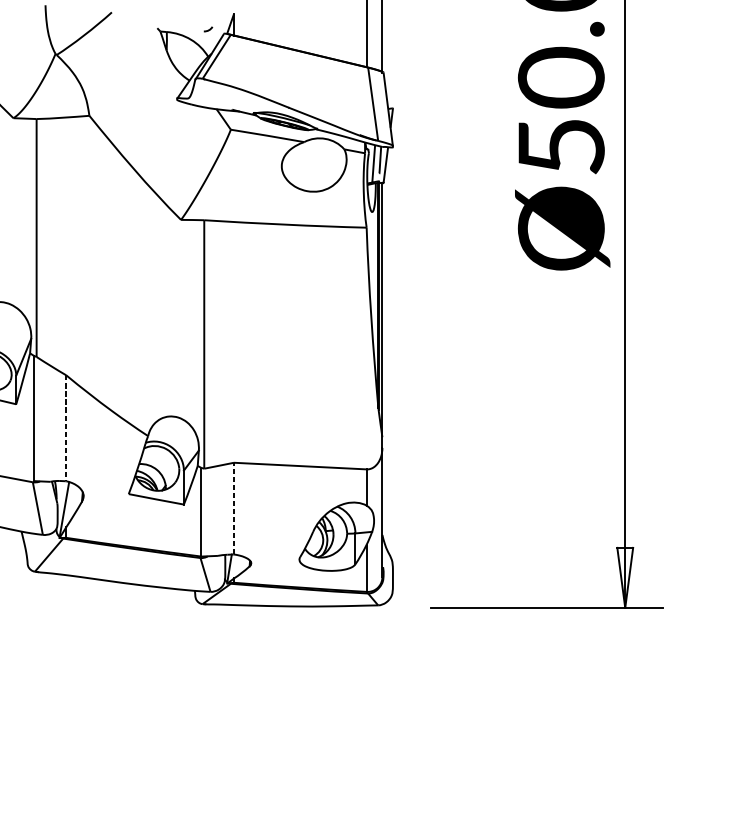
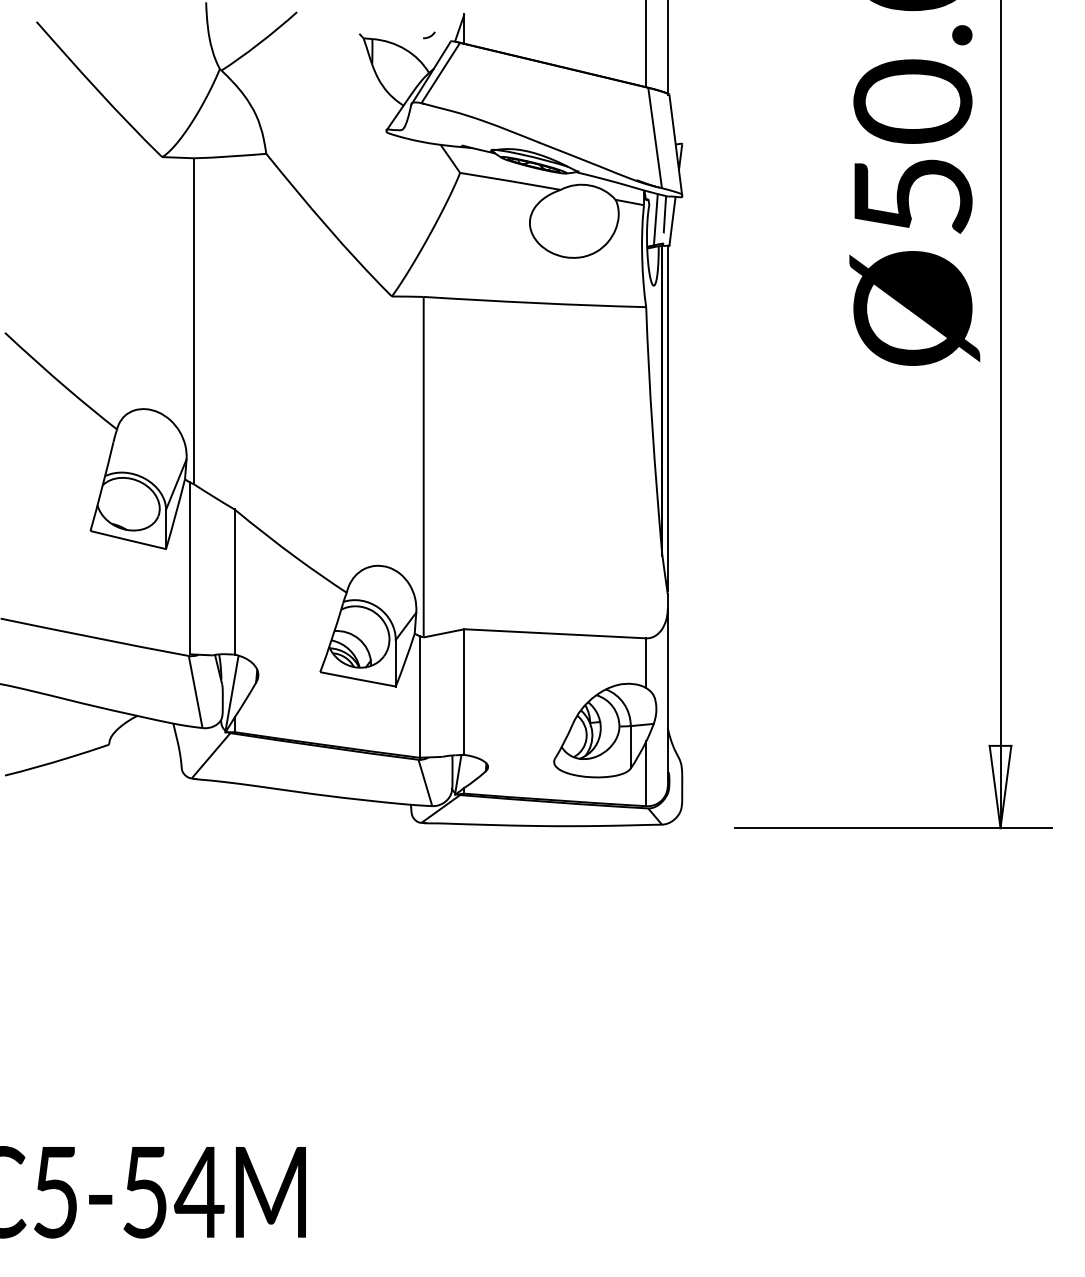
line: (66, 428) -> (234, 582), dashed -> solid
line: (234, 508) -> (464, 692), dashed -> solid

